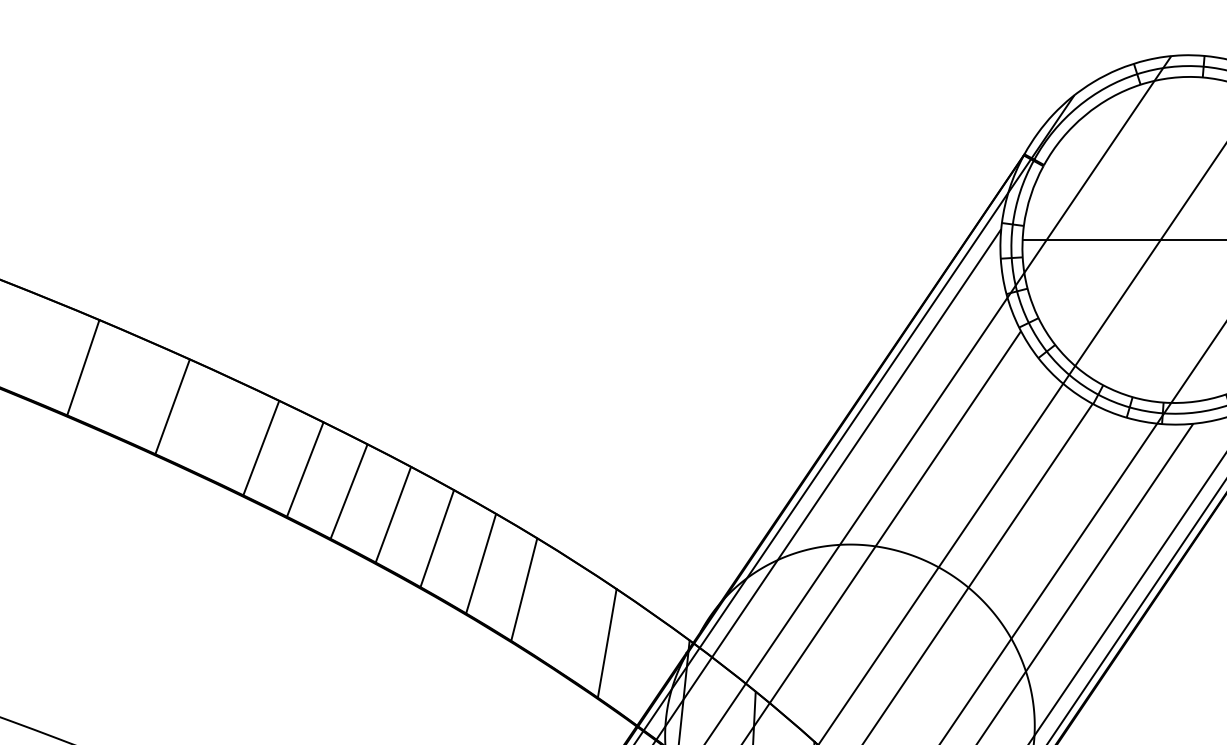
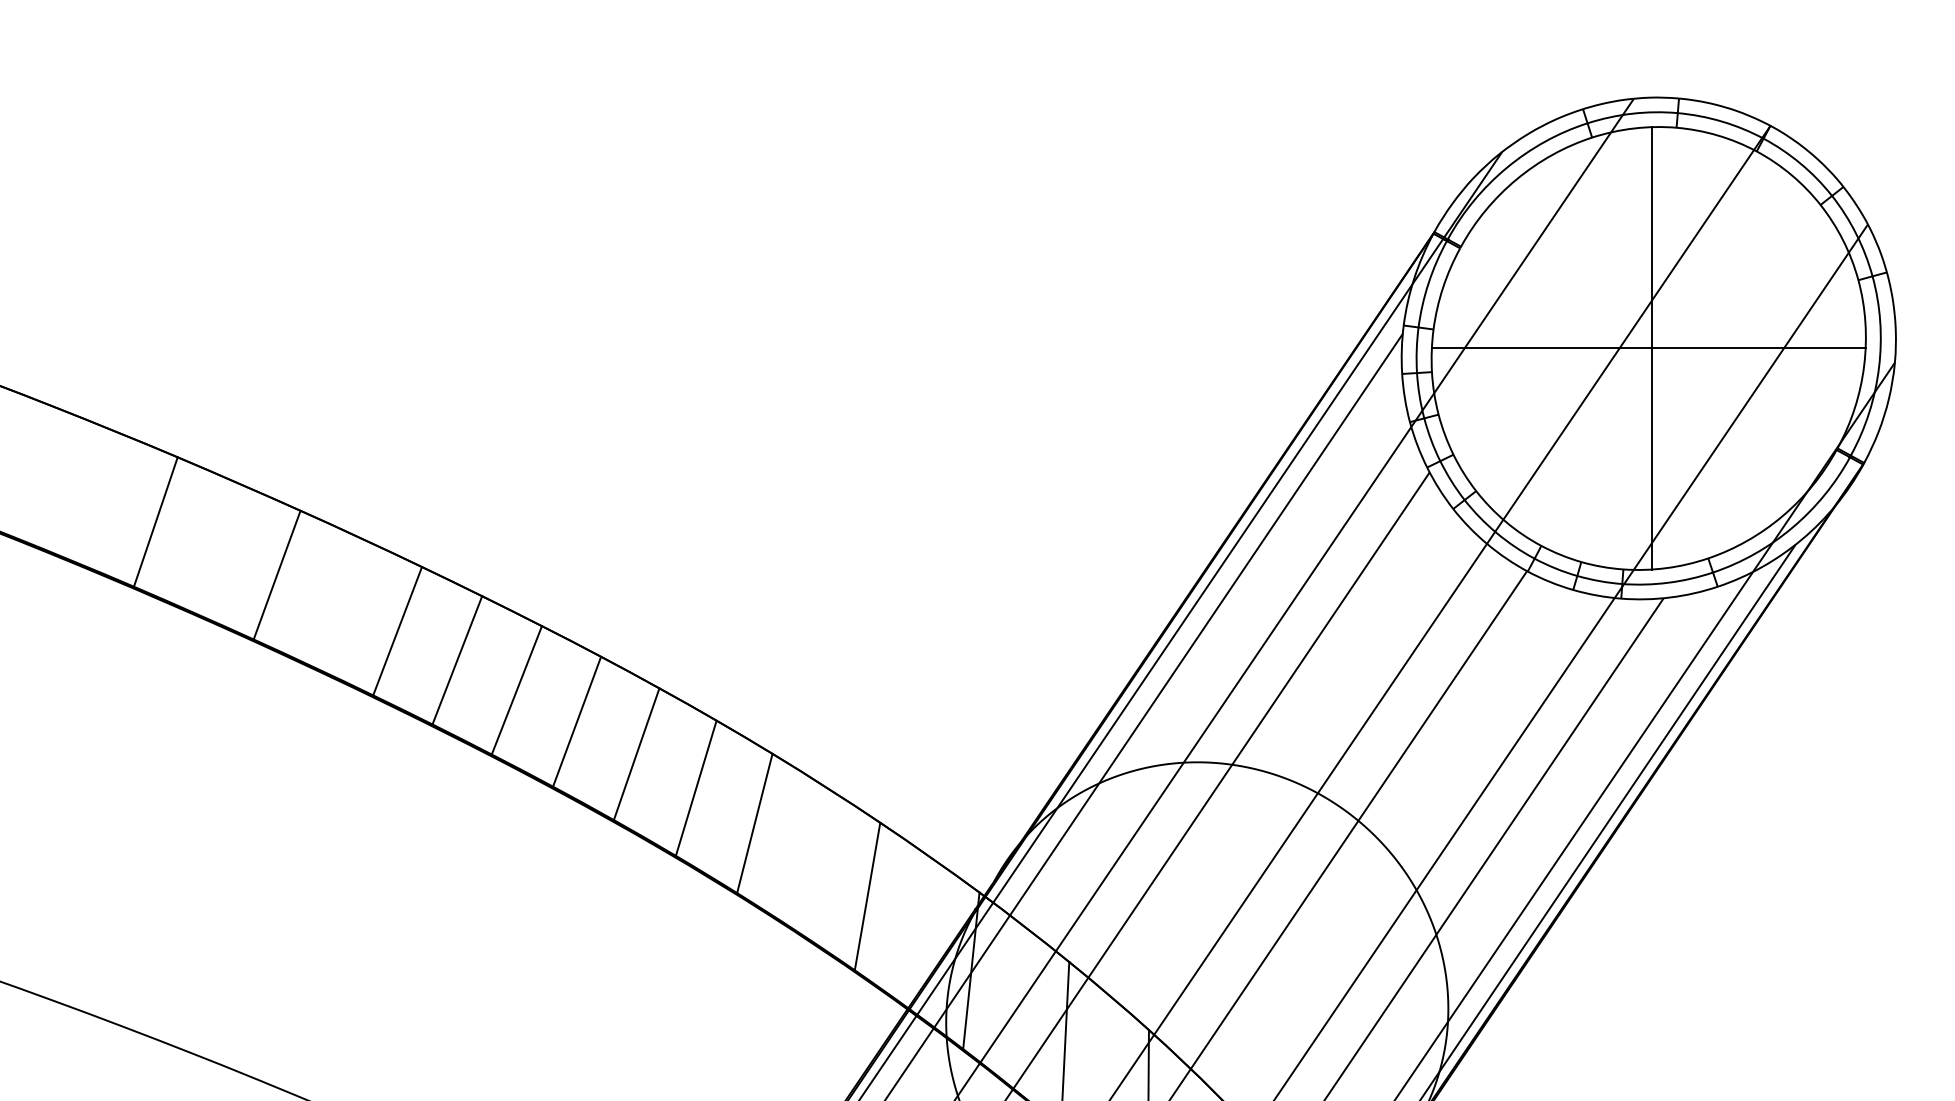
line: (1185, 239) -> (1652, 348), added

